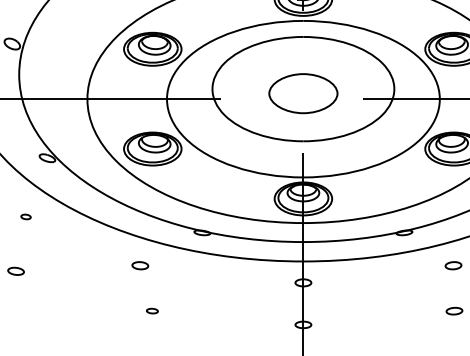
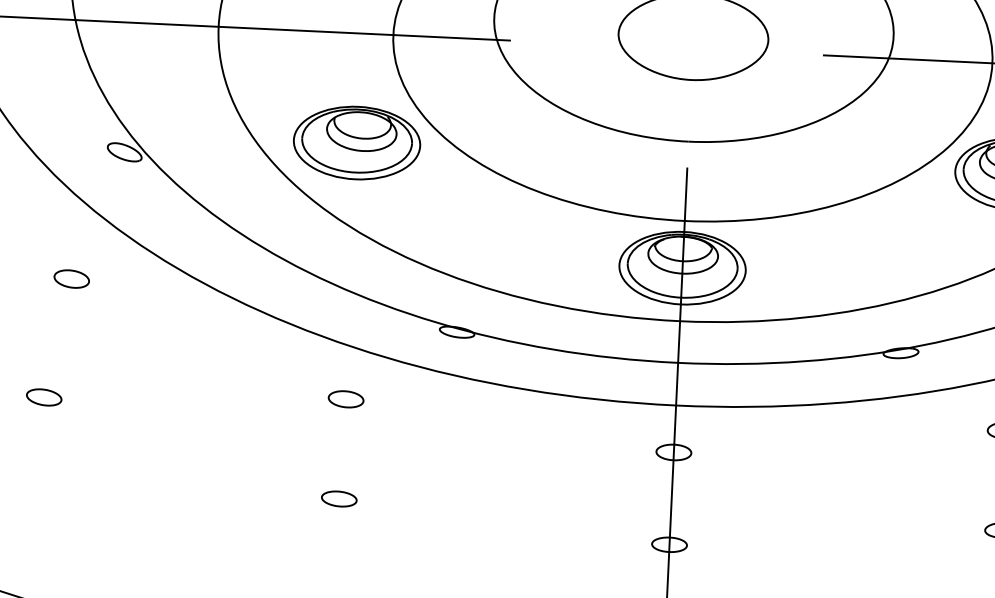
part: (25, 216) -> (70, 277), size x1.67
part: (140, 265) -> (346, 398), moved
part: (152, 310) -> (339, 497), size x1.43

